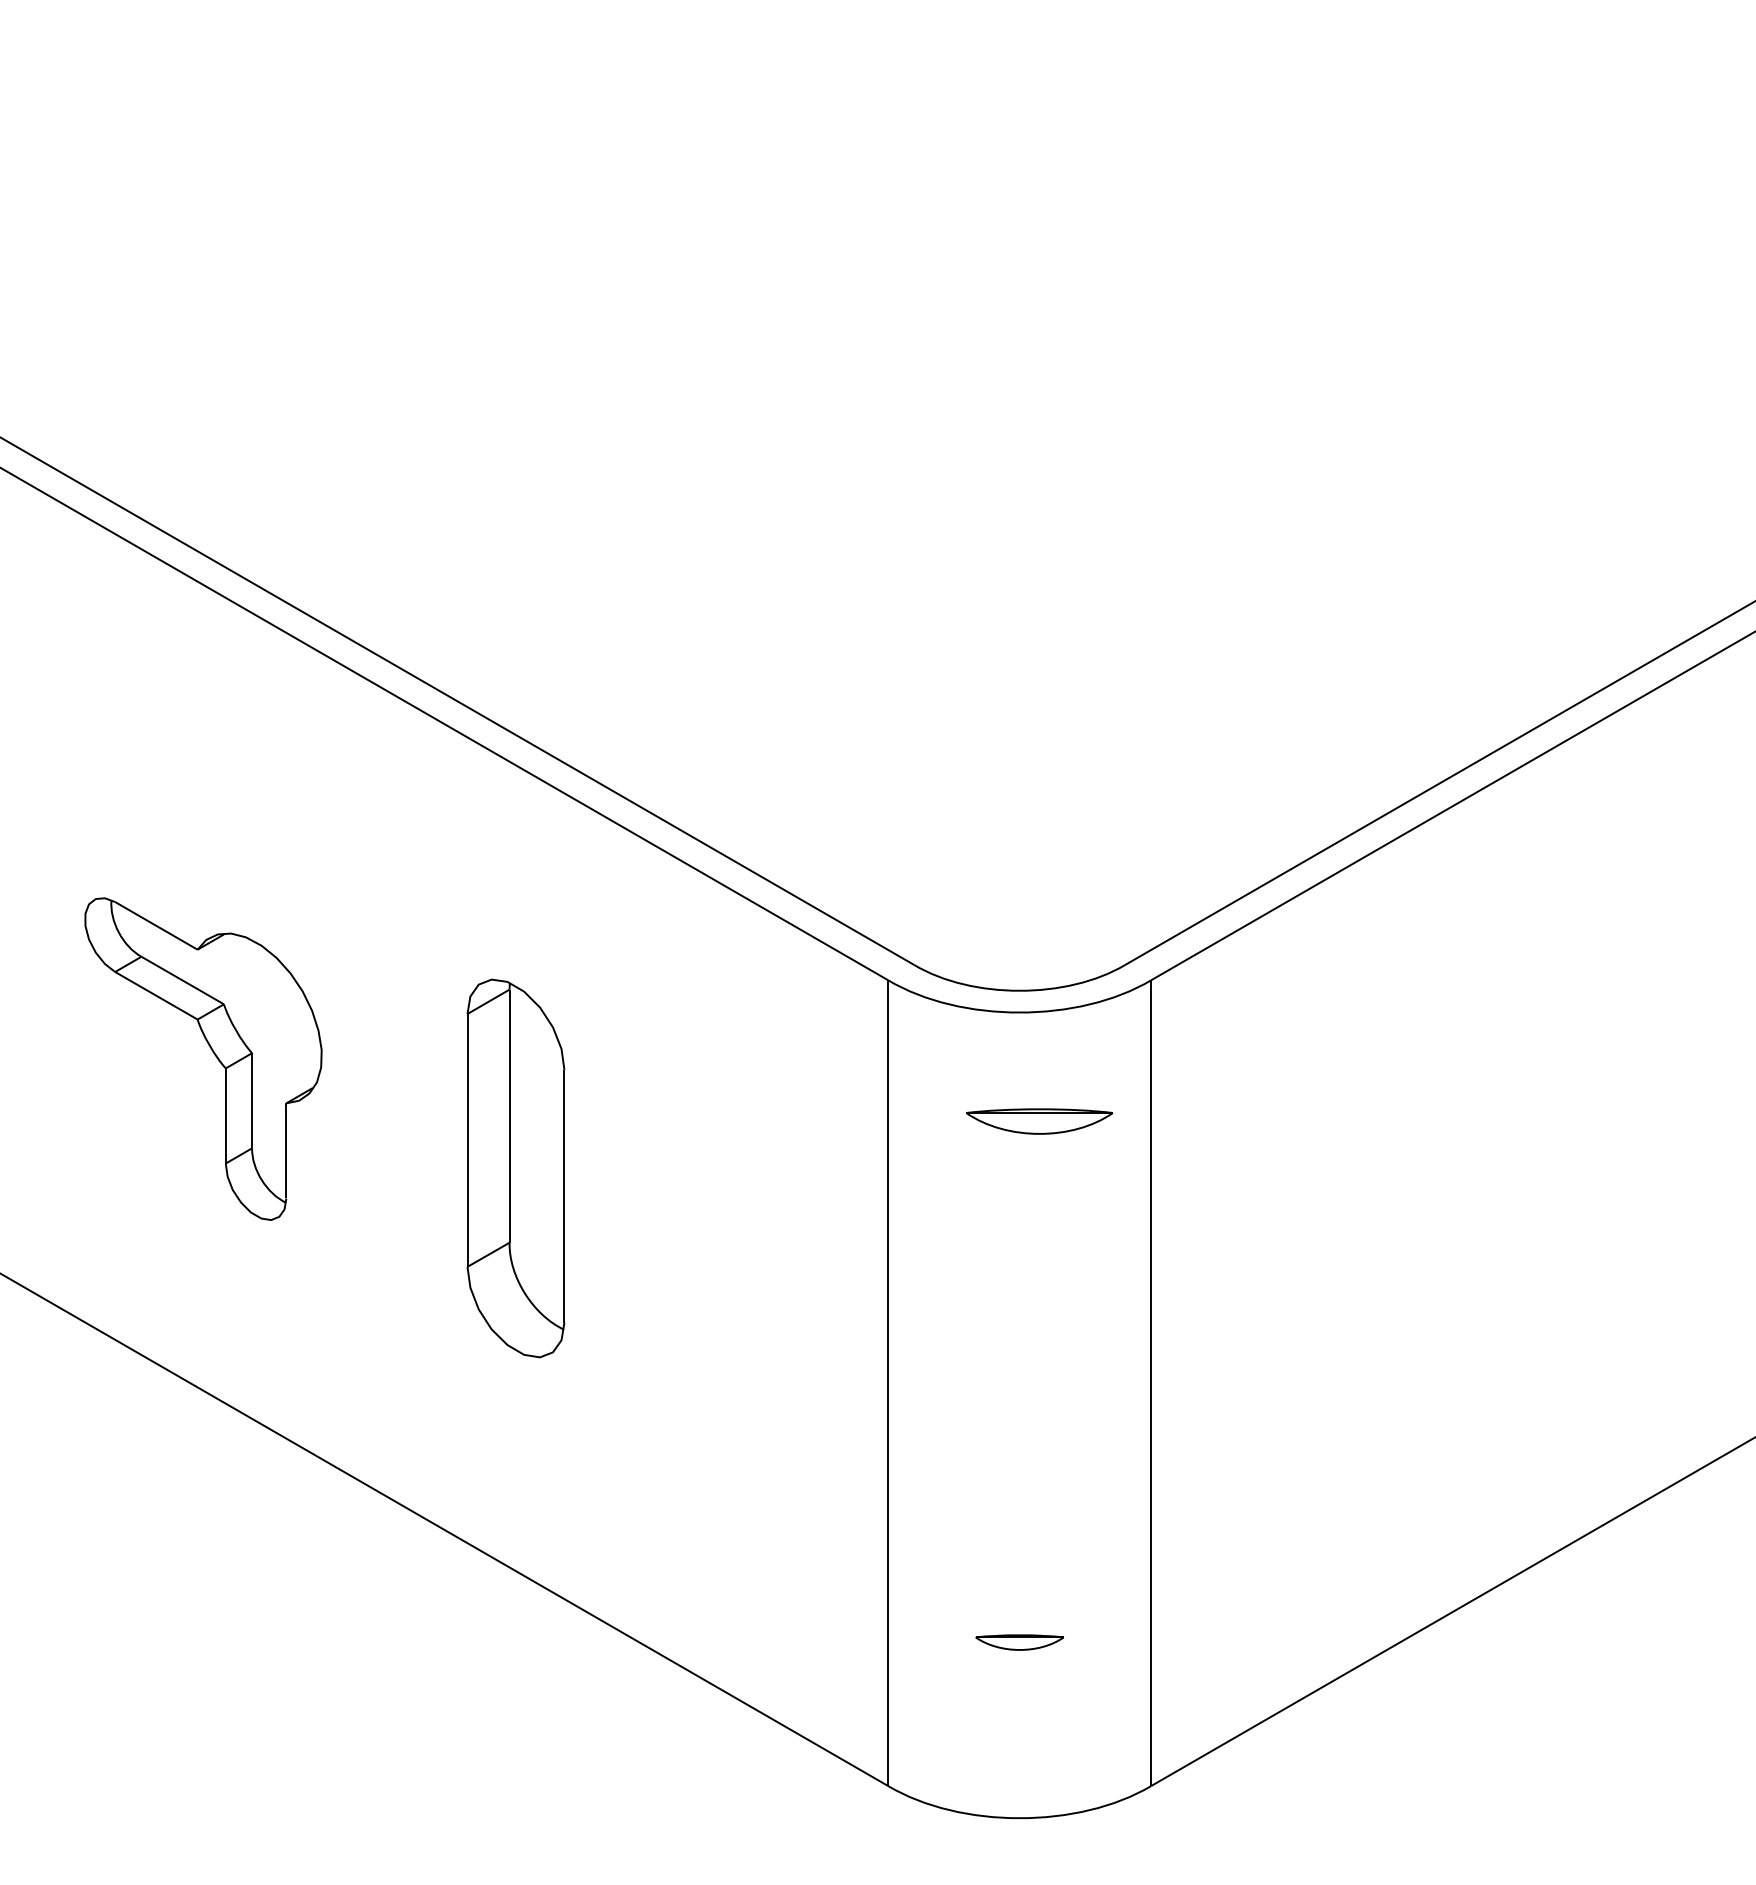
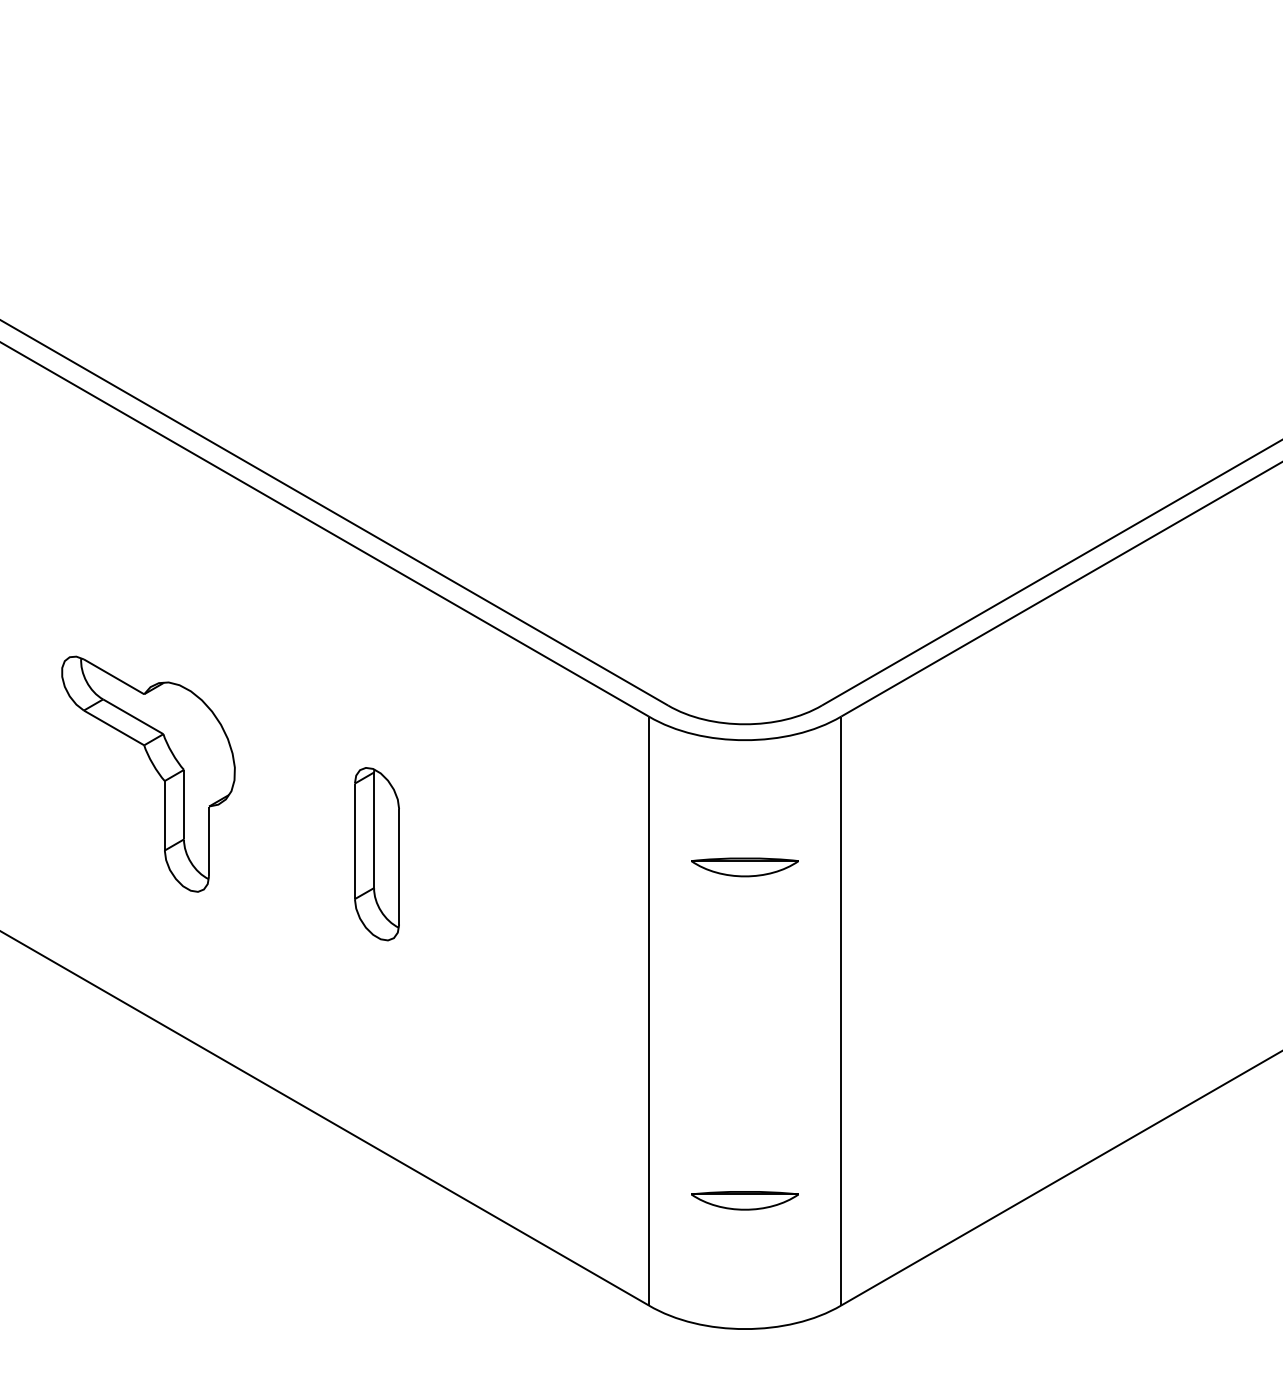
part: (1039, 1121) -> (744, 867), moved
part: (516, 1168) -> (377, 854), size x0.62
part: (1019, 1642) -> (744, 1200), size x1.67

